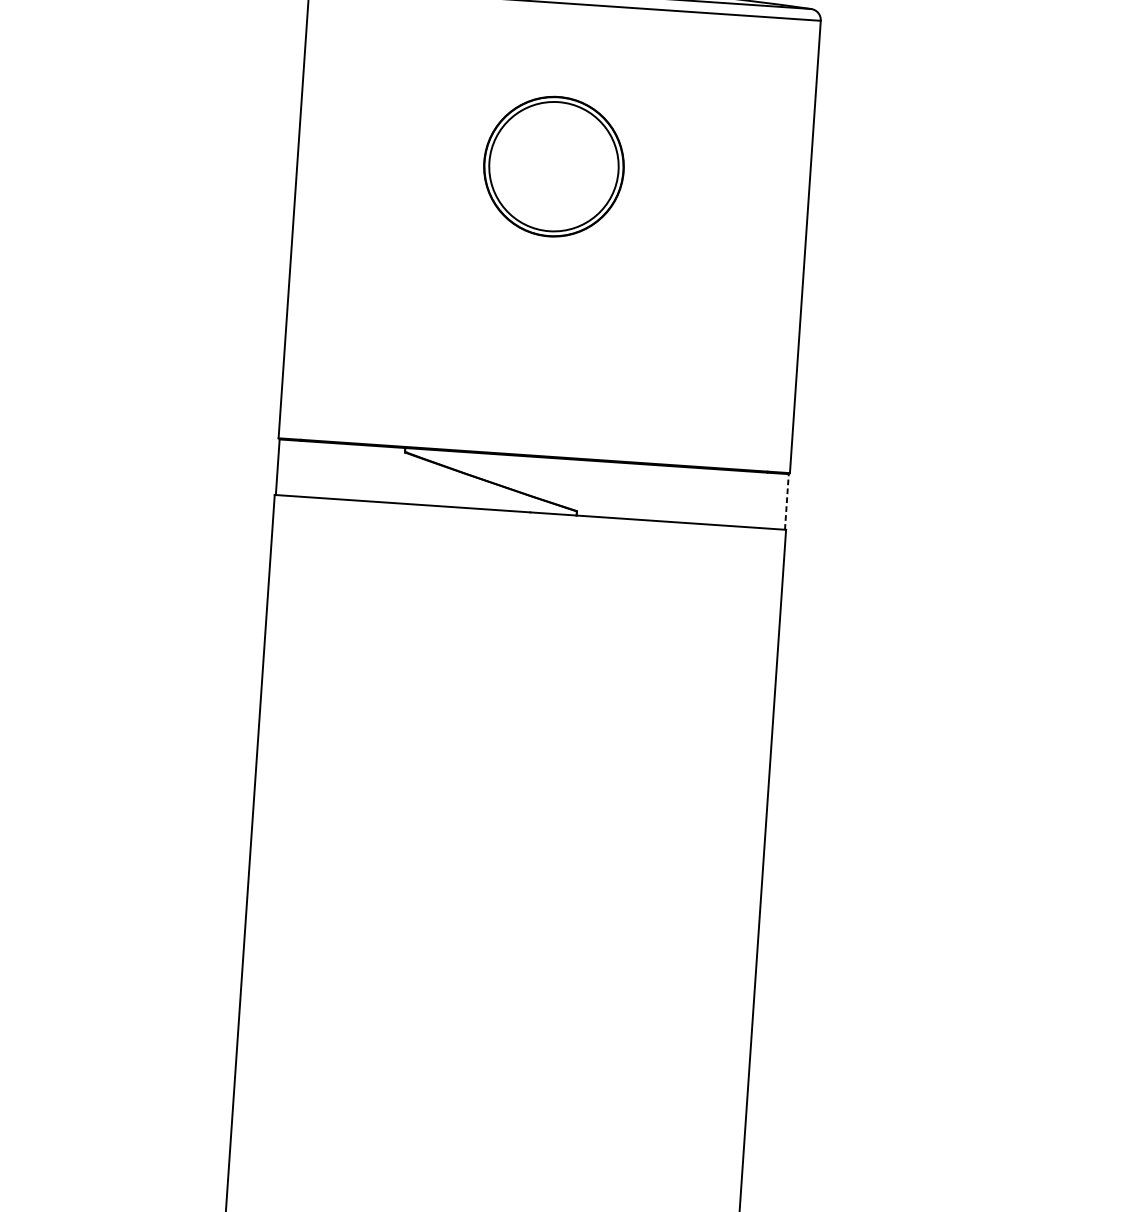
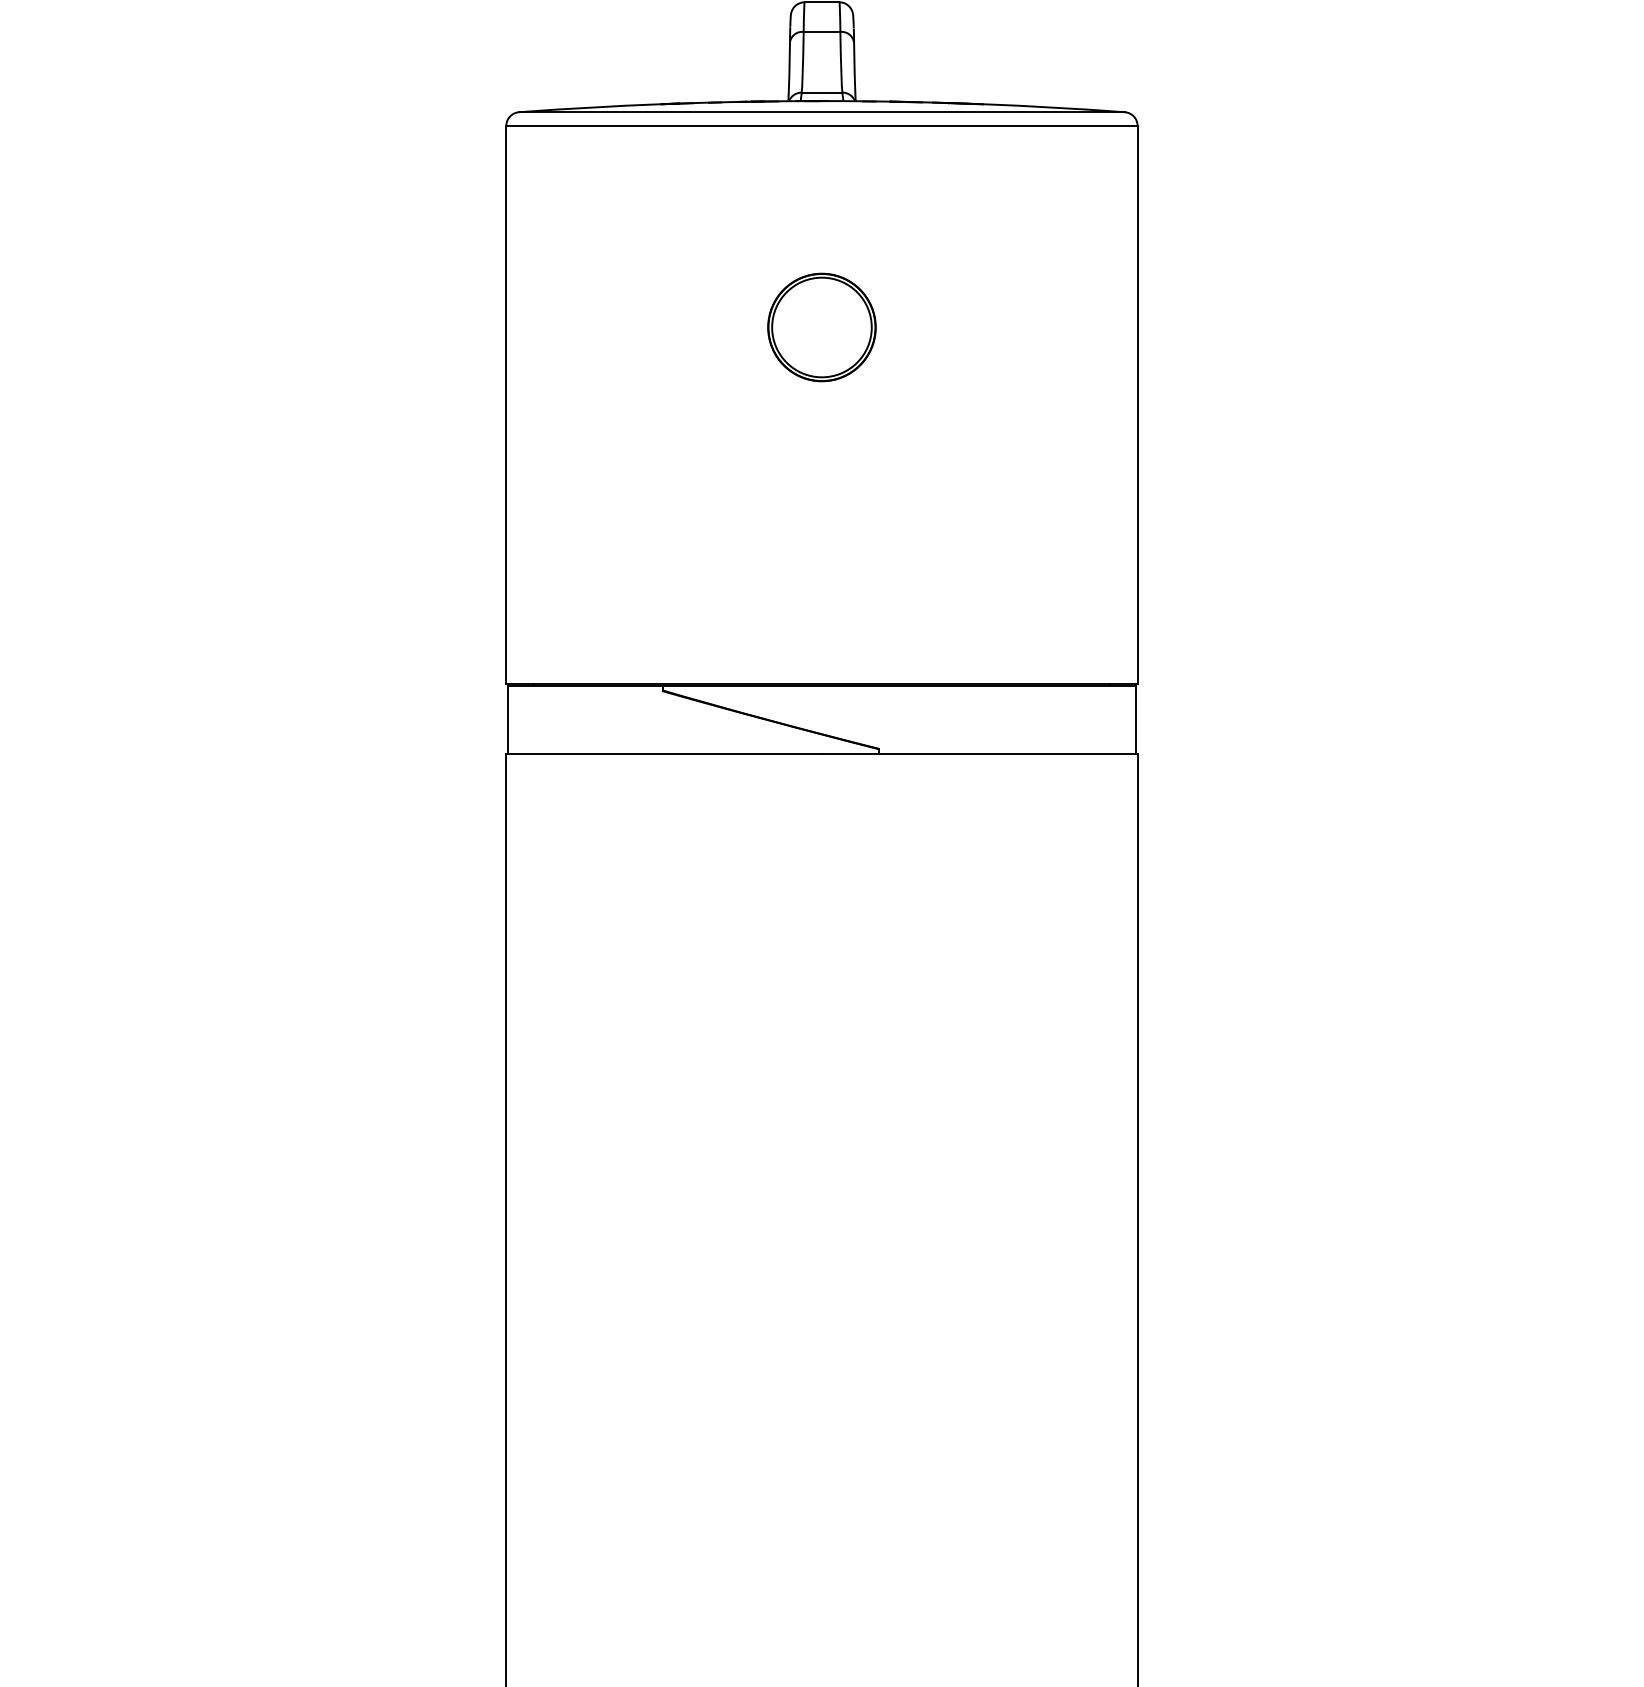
part: (553, 166) -> (821, 327), size x0.62
line: (787, 501) -> (1136, 719), dashed -> solid

